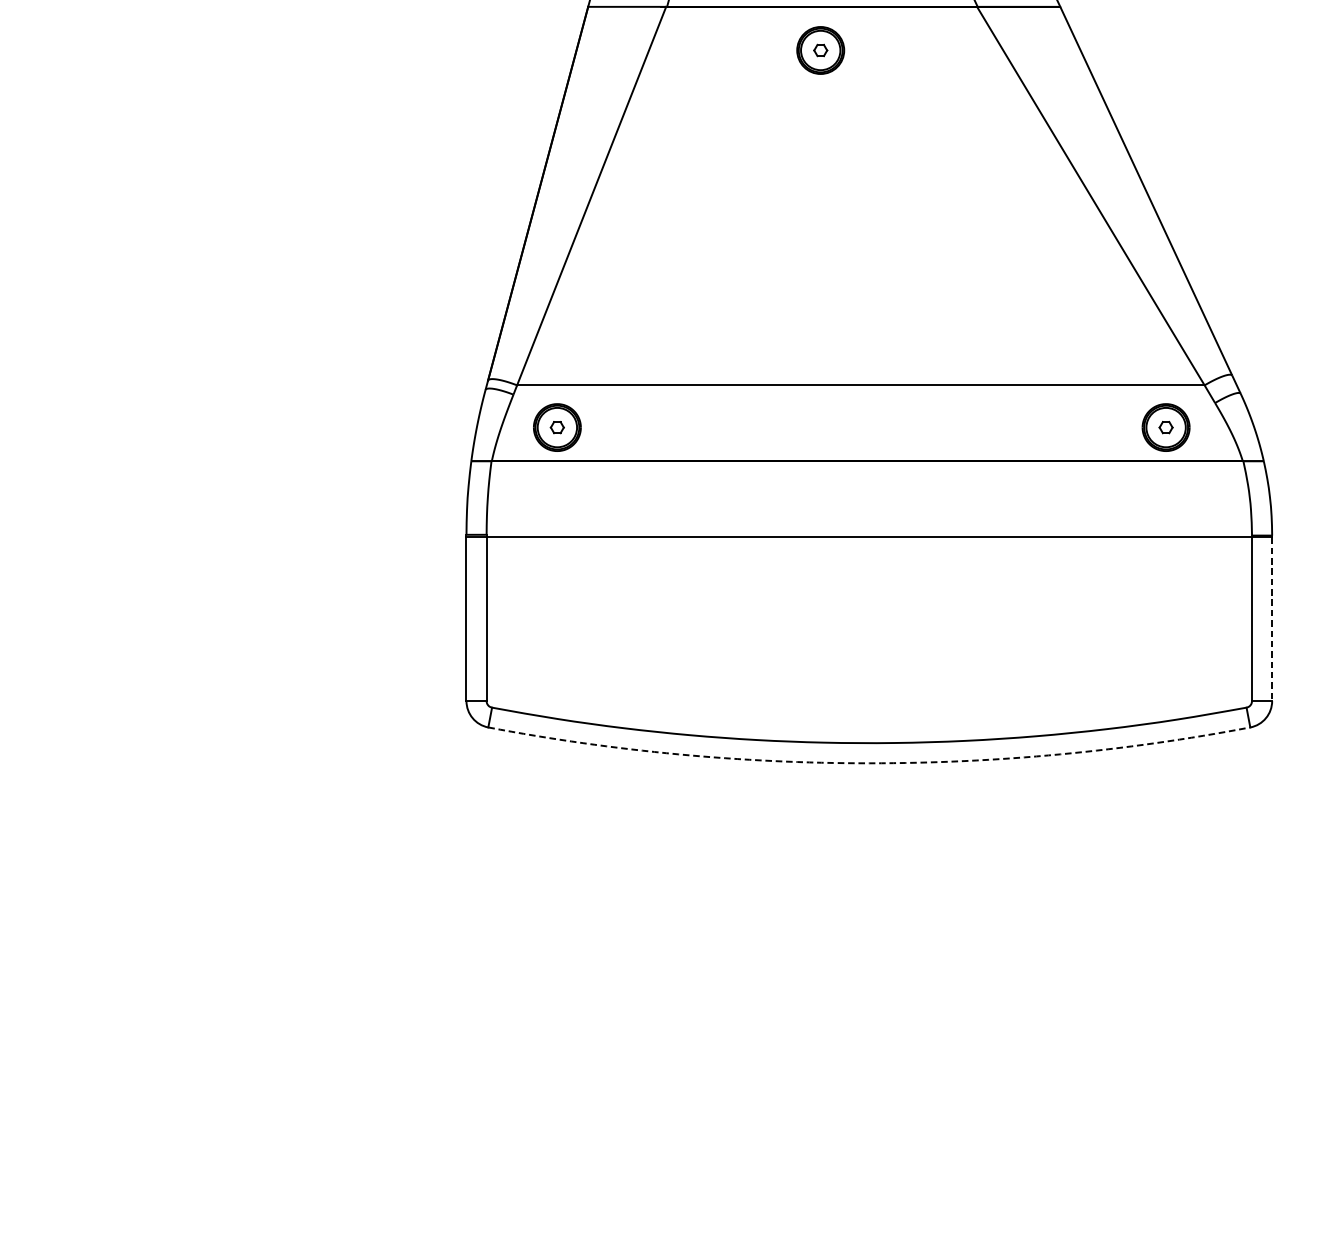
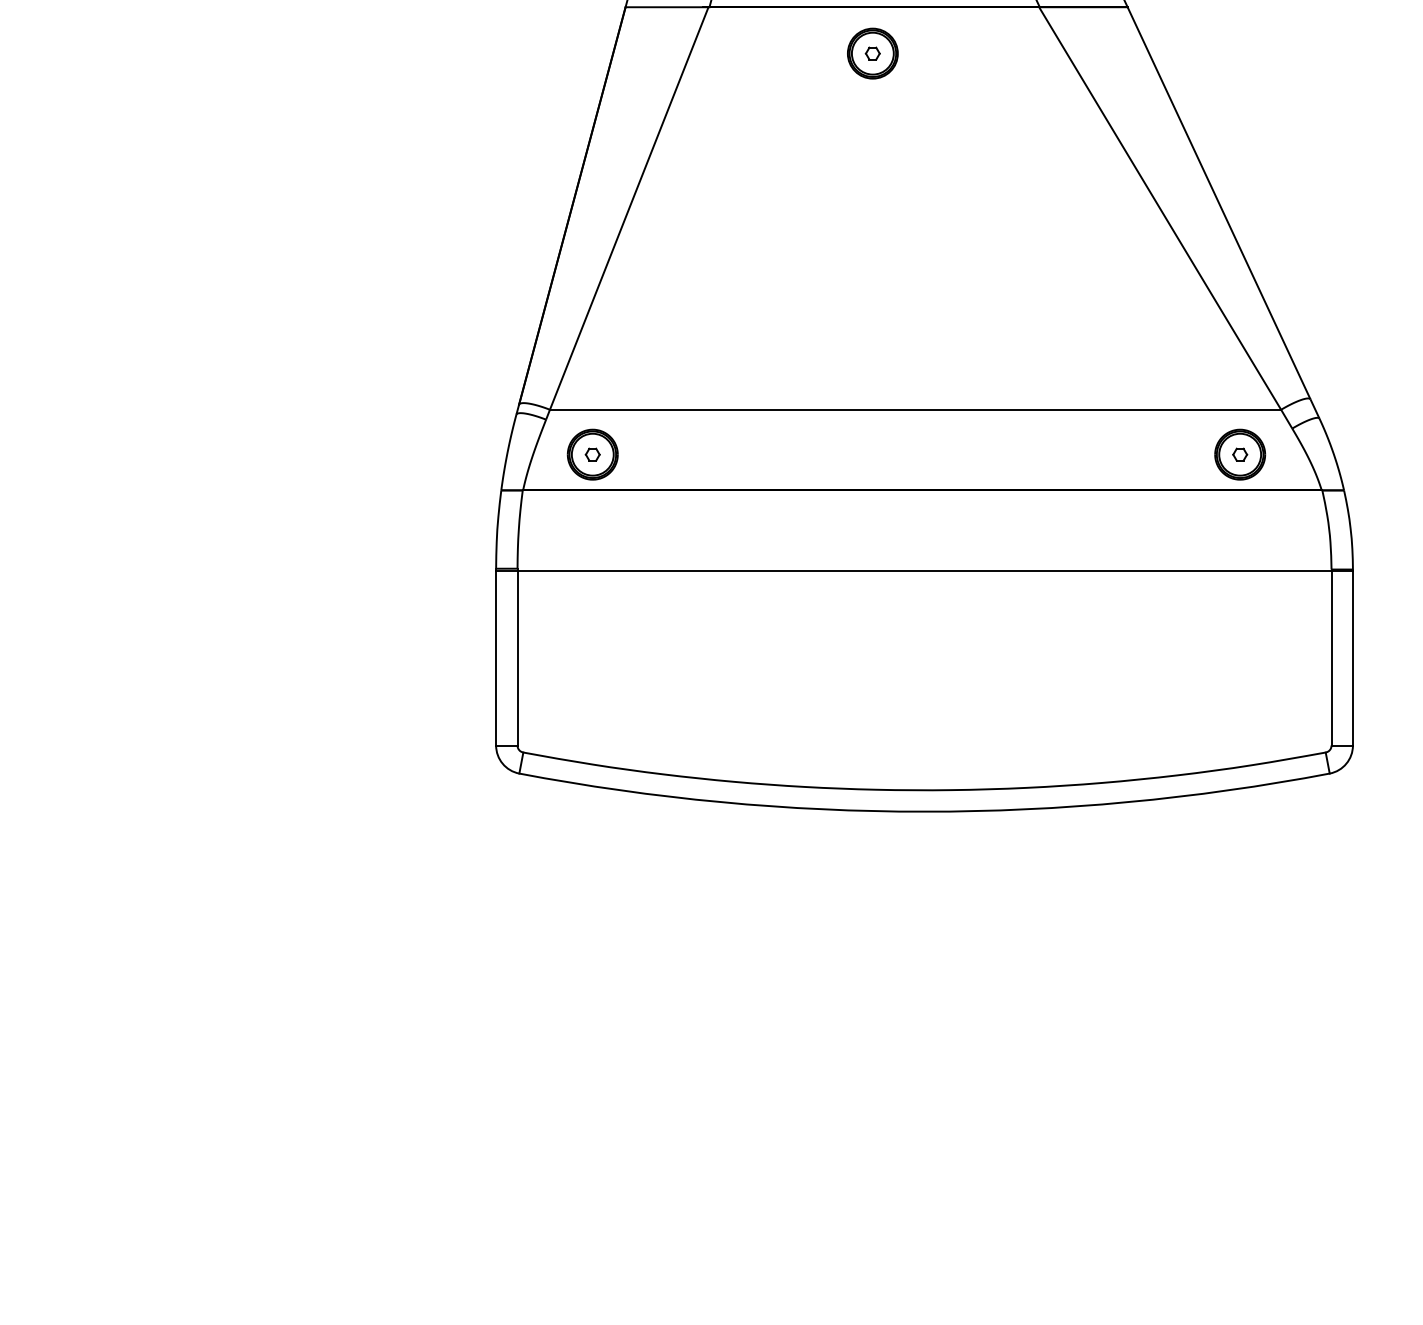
line: (1271, 620) -> (1352, 659), dashed -> solid
arc: (869, 763) -> (924, 811), dashed -> solid

